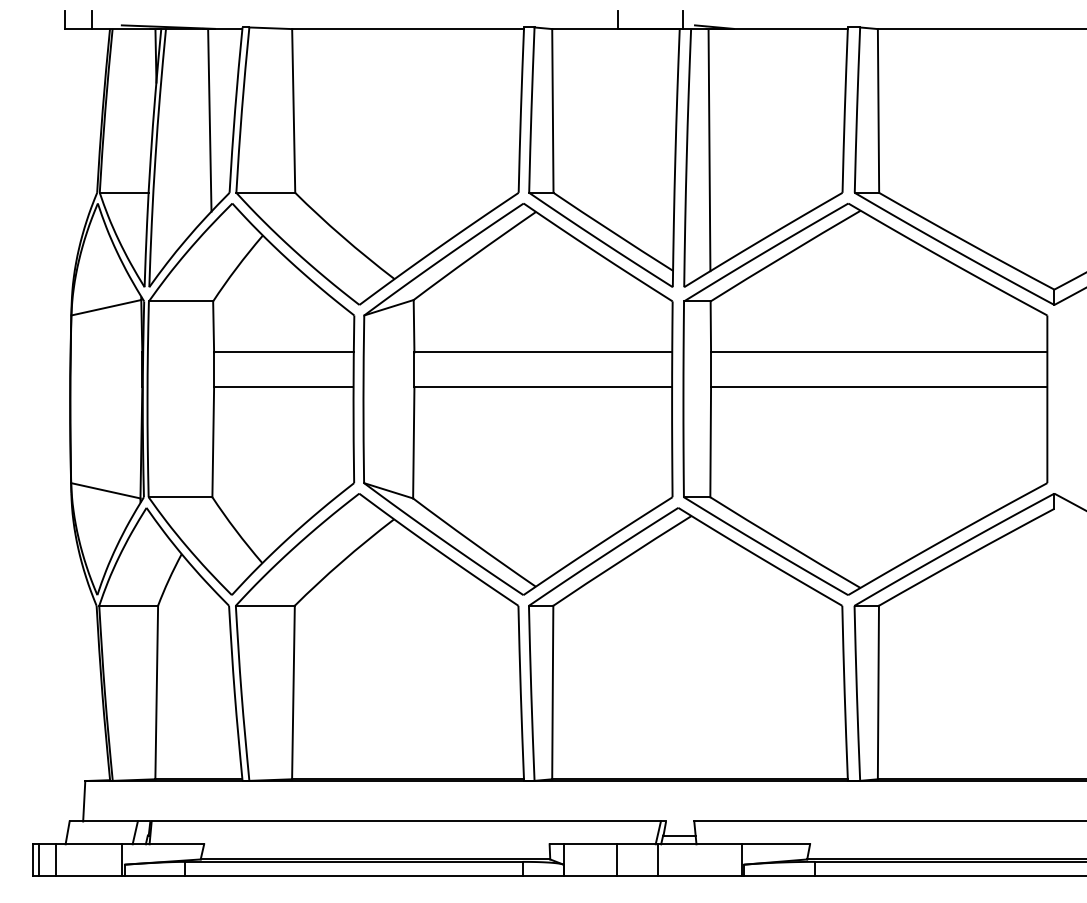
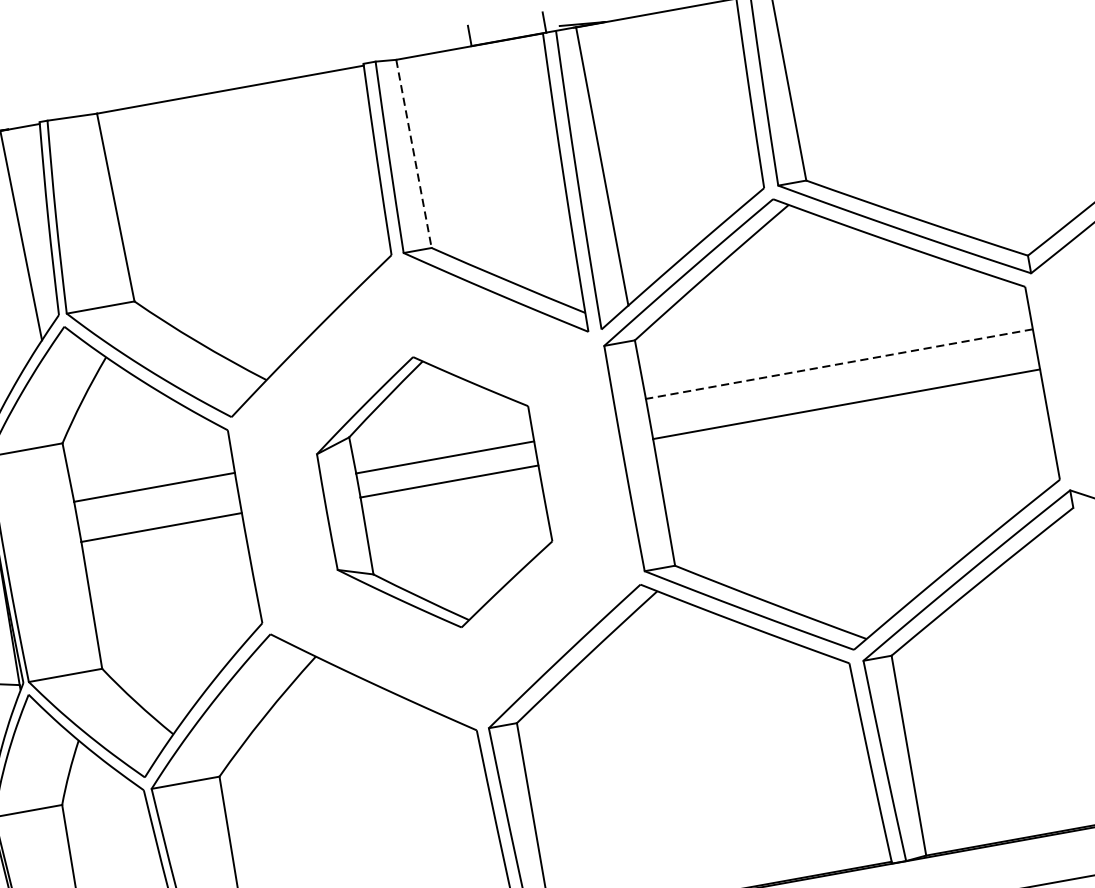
line: (552, 110) -> (413, 153), solid -> dashed
line: (878, 352) -> (838, 364), solid -> dashed
part: (517, 399) -> (433, 493), size x0.6

